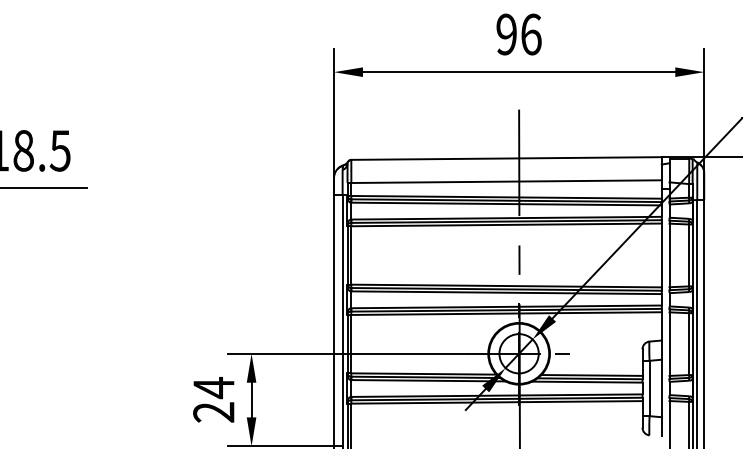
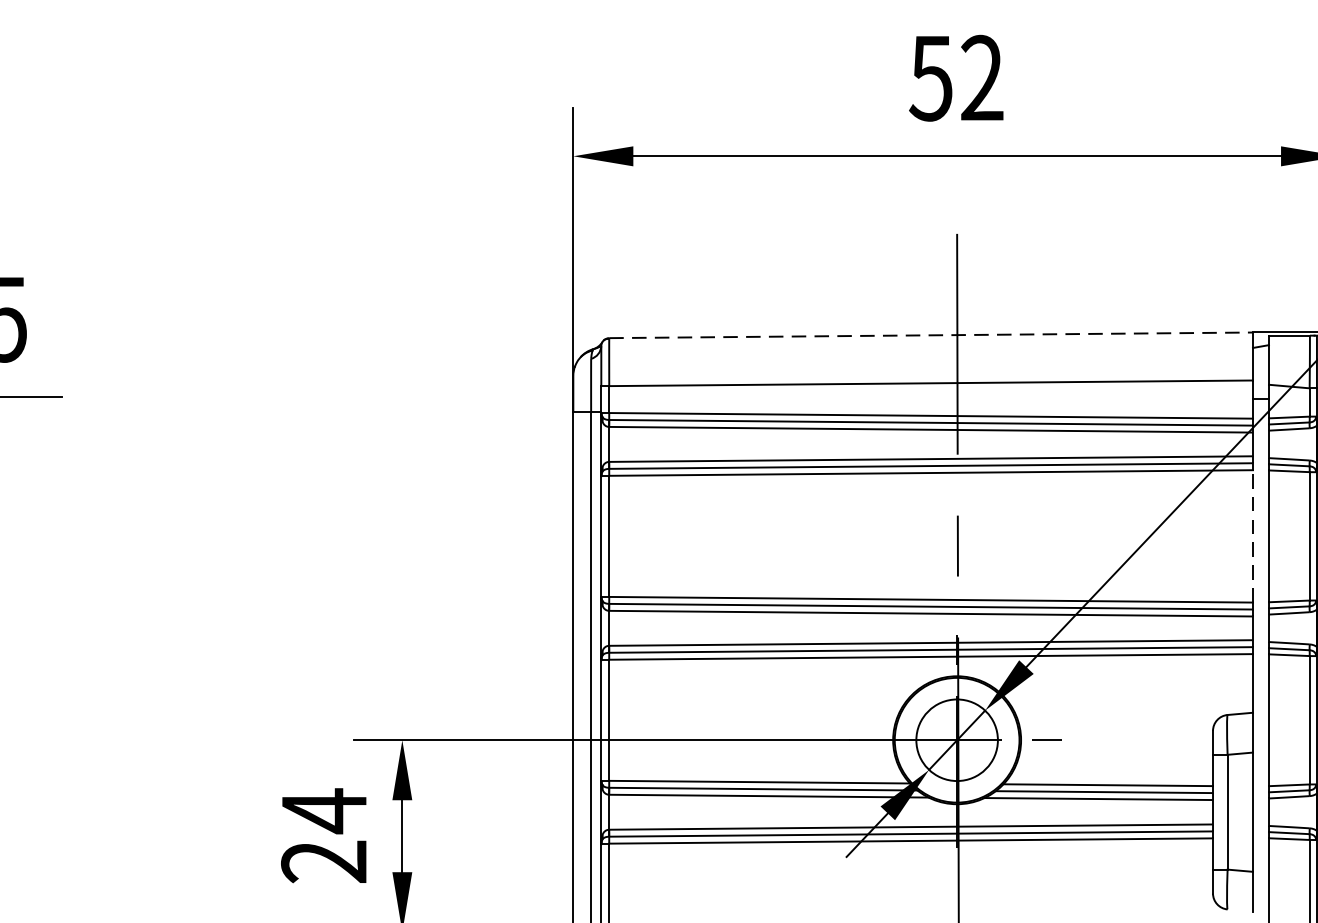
text: (518, 34) -> (955, 78), 96 -> 52
line: (507, 158) -> (933, 335), solid -> dashed
line: (661, 255) -> (1252, 536), solid -> dashed

